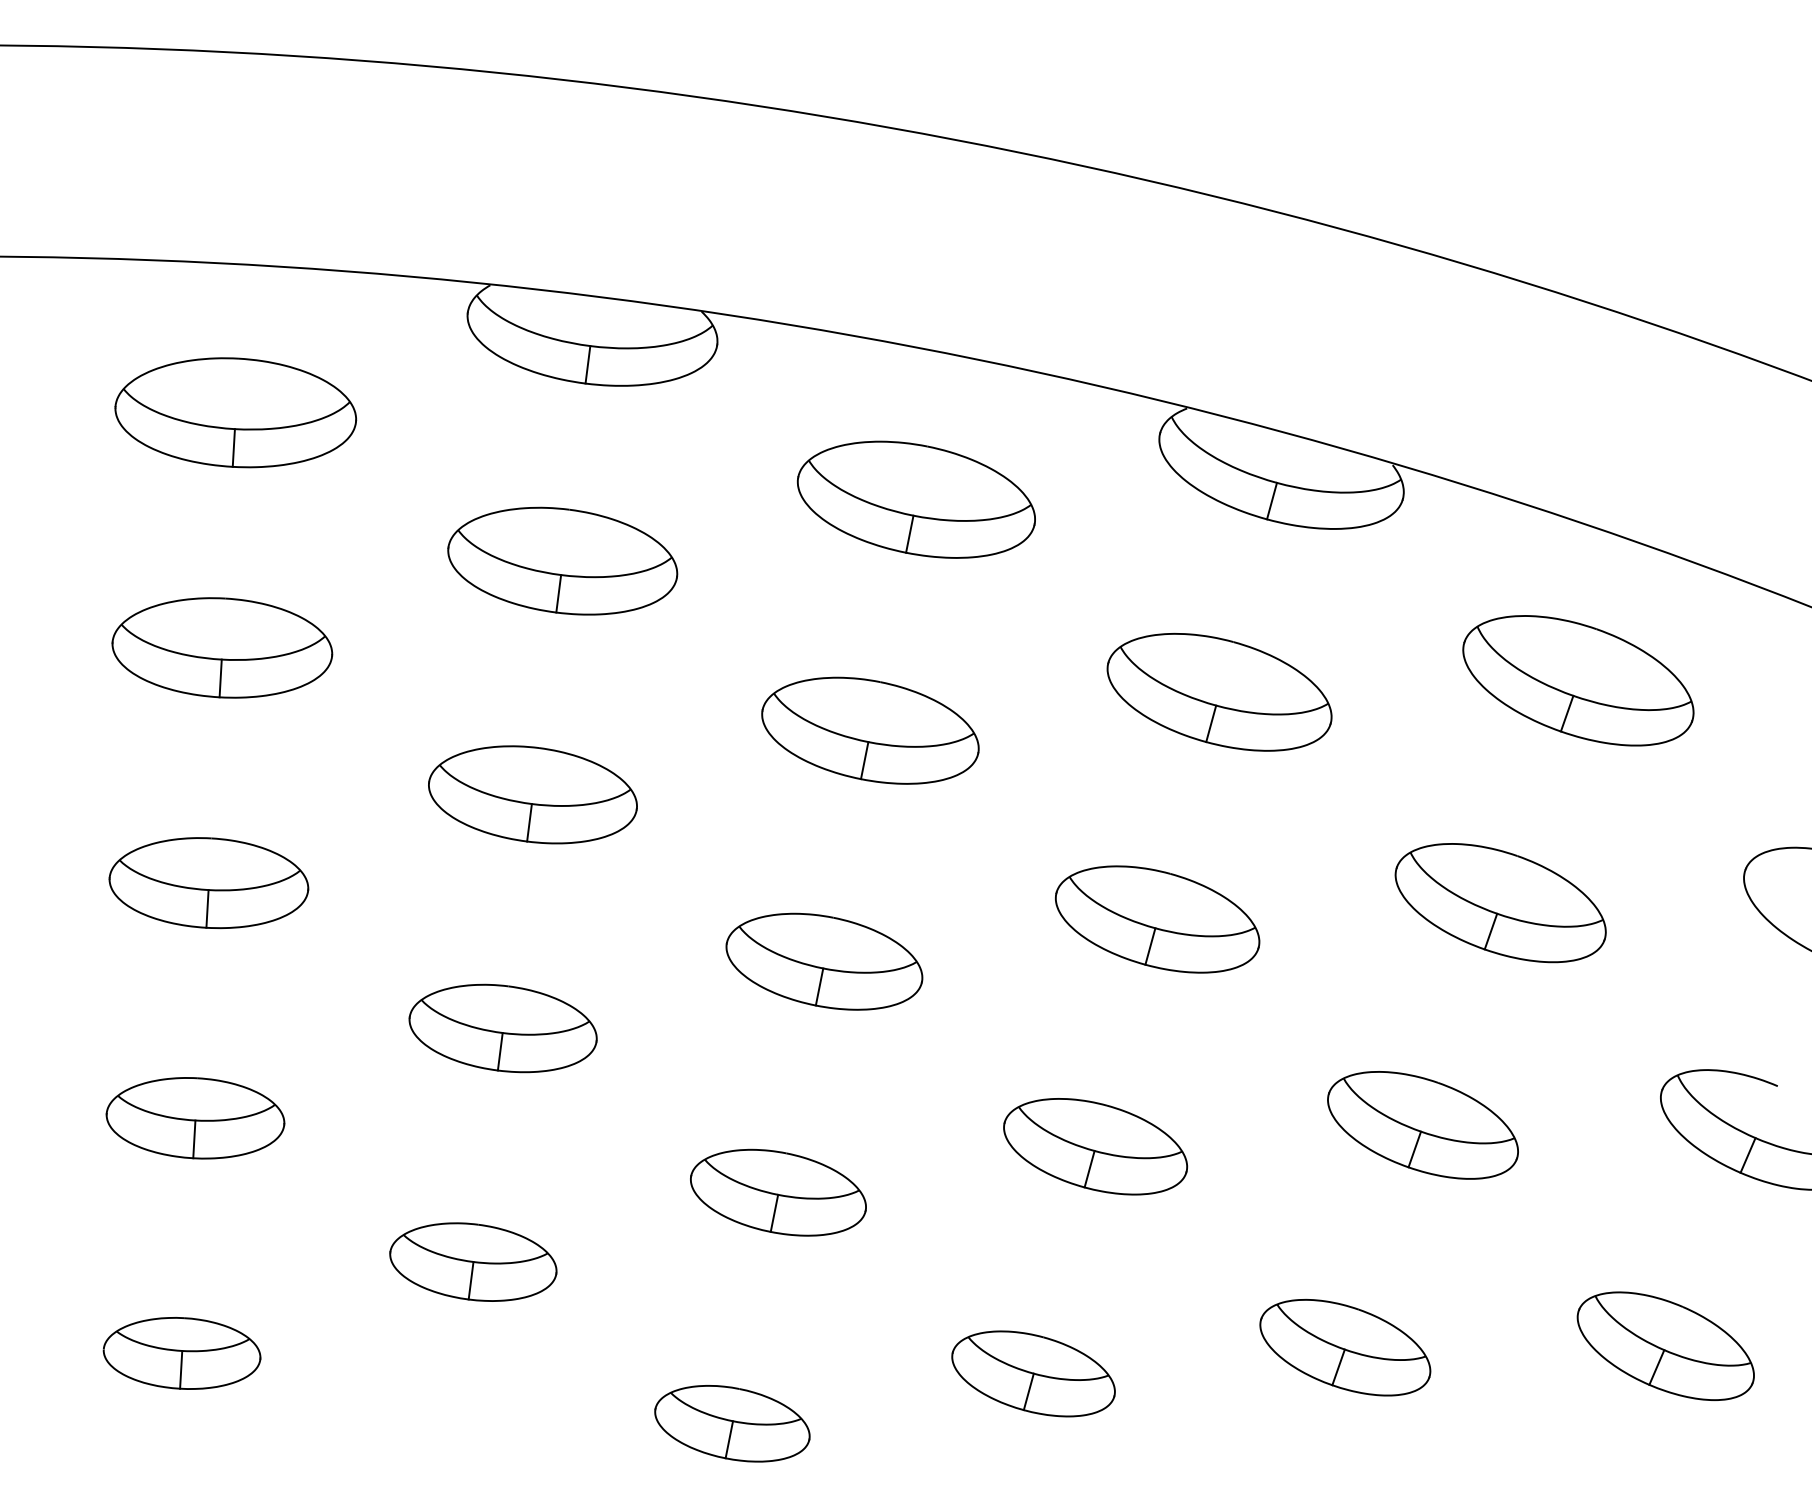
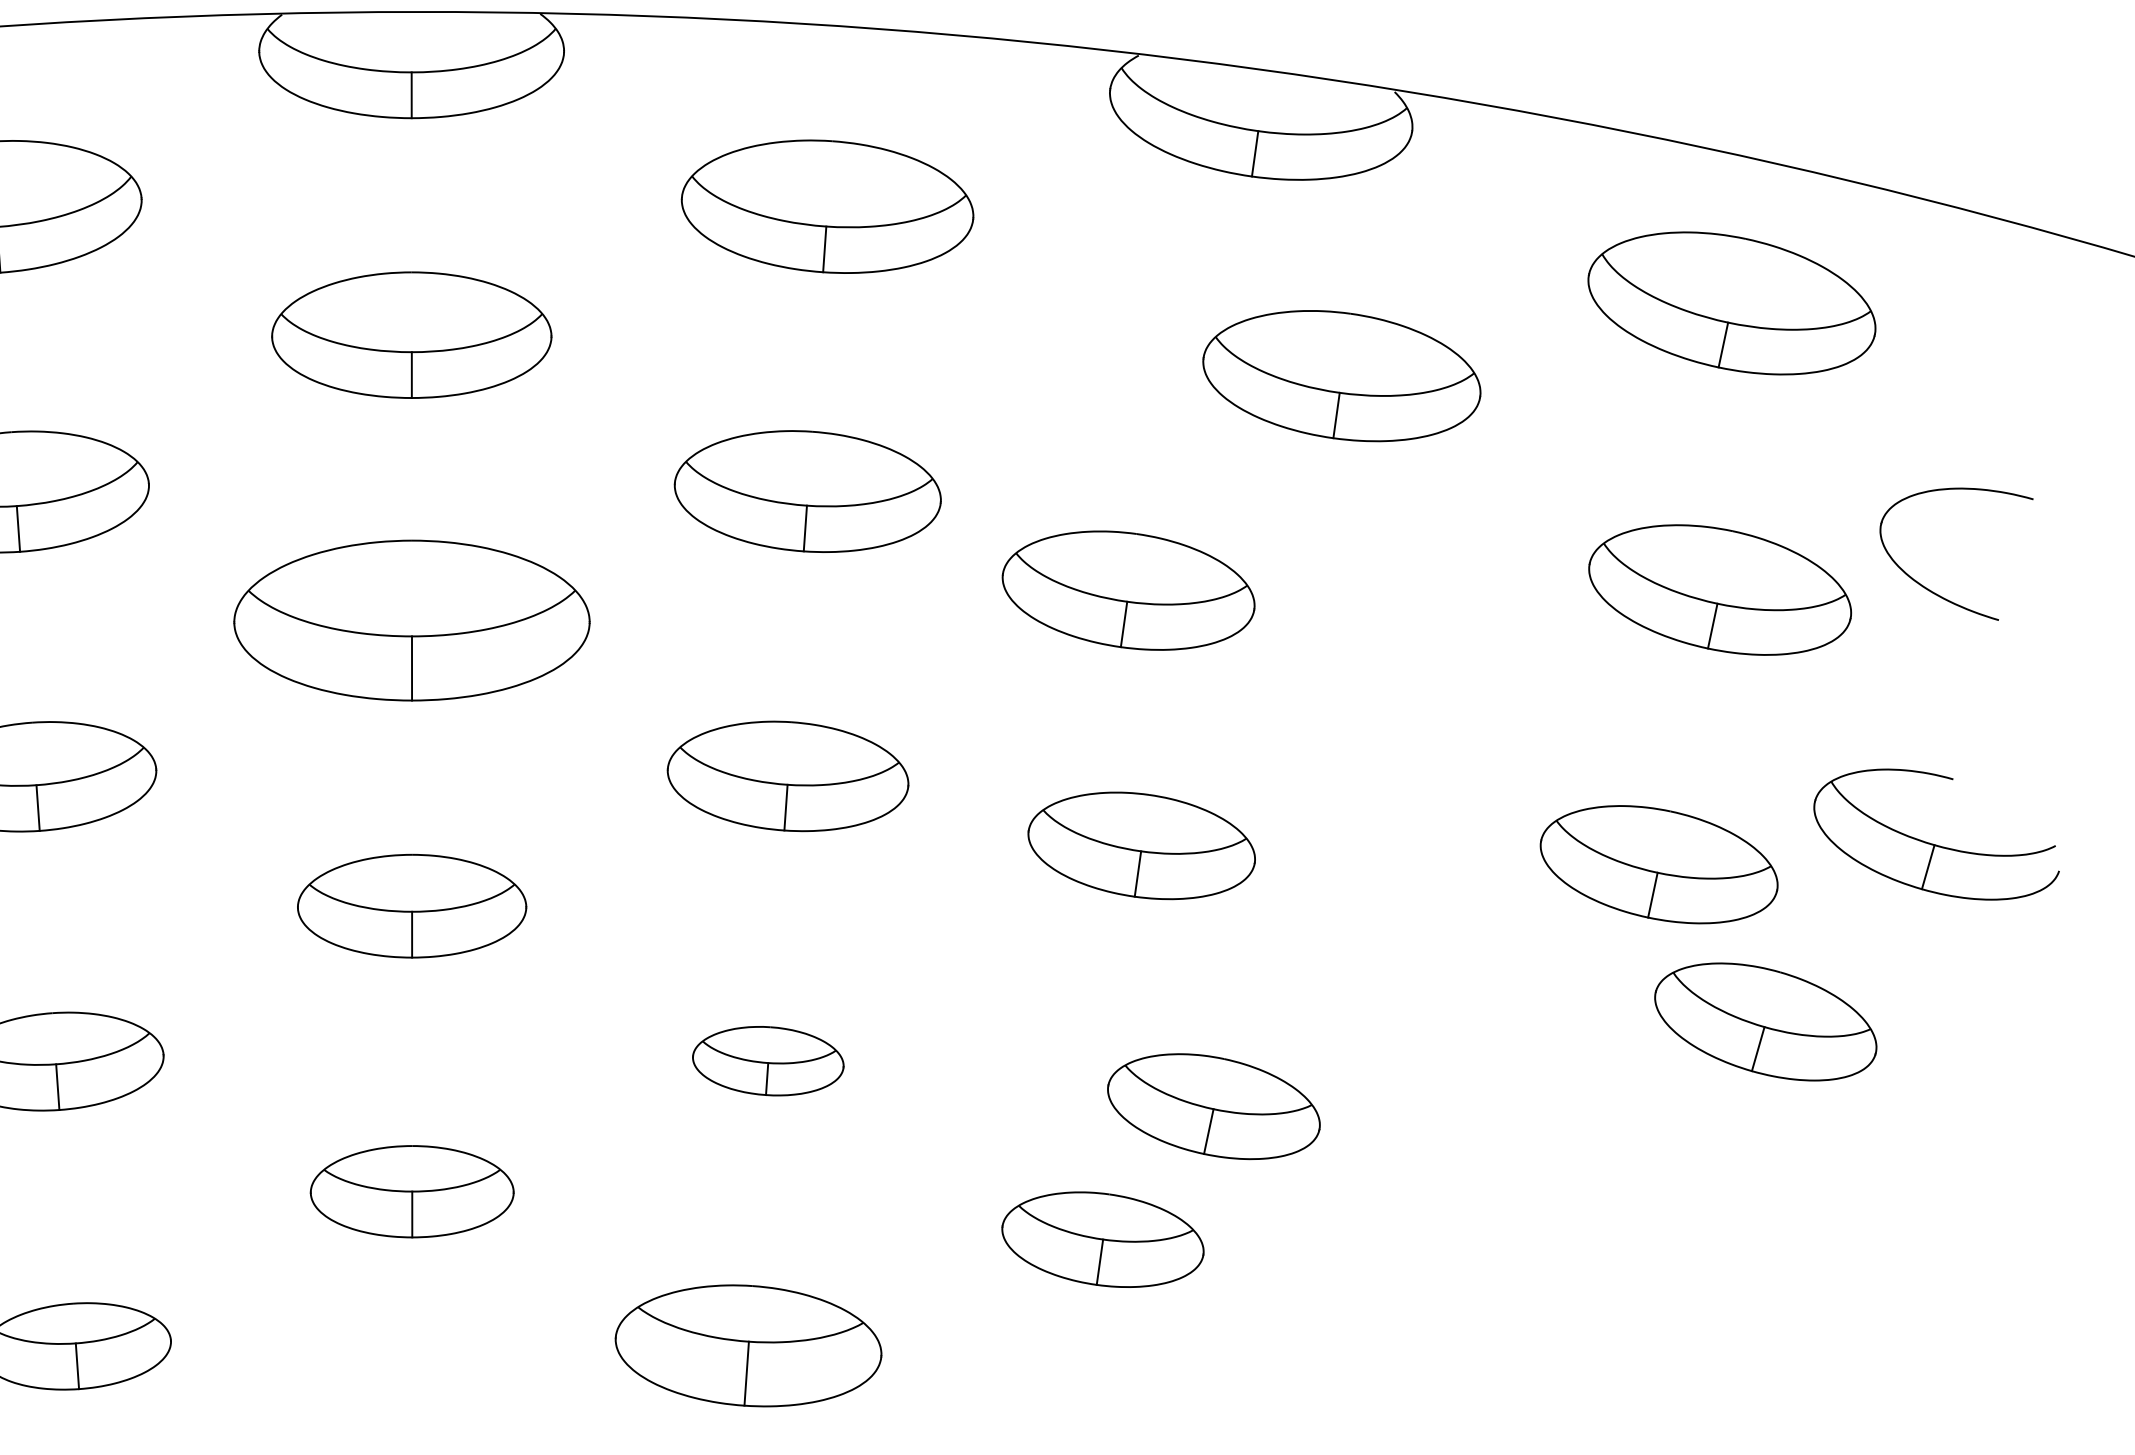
part: (1578, 680) -> (1731, 303), moved
part: (1219, 692) -> (1341, 376), moved
part: (532, 794) -> (411, 620), size x1.4
part: (1500, 903) -> (1719, 590), moved
part: (1157, 919) -> (1128, 590), moved
part: (1422, 1125) -> (1658, 865), moved
part: (1095, 1146) -> (1141, 845), moved
part: (778, 1192) -> (768, 1061), size x0.7
part: (1665, 1345) -> (1765, 1021), moved
part: (1345, 1347) -> (1214, 1106), moved
part: (732, 1423) -> (748, 1345), size x1.4

